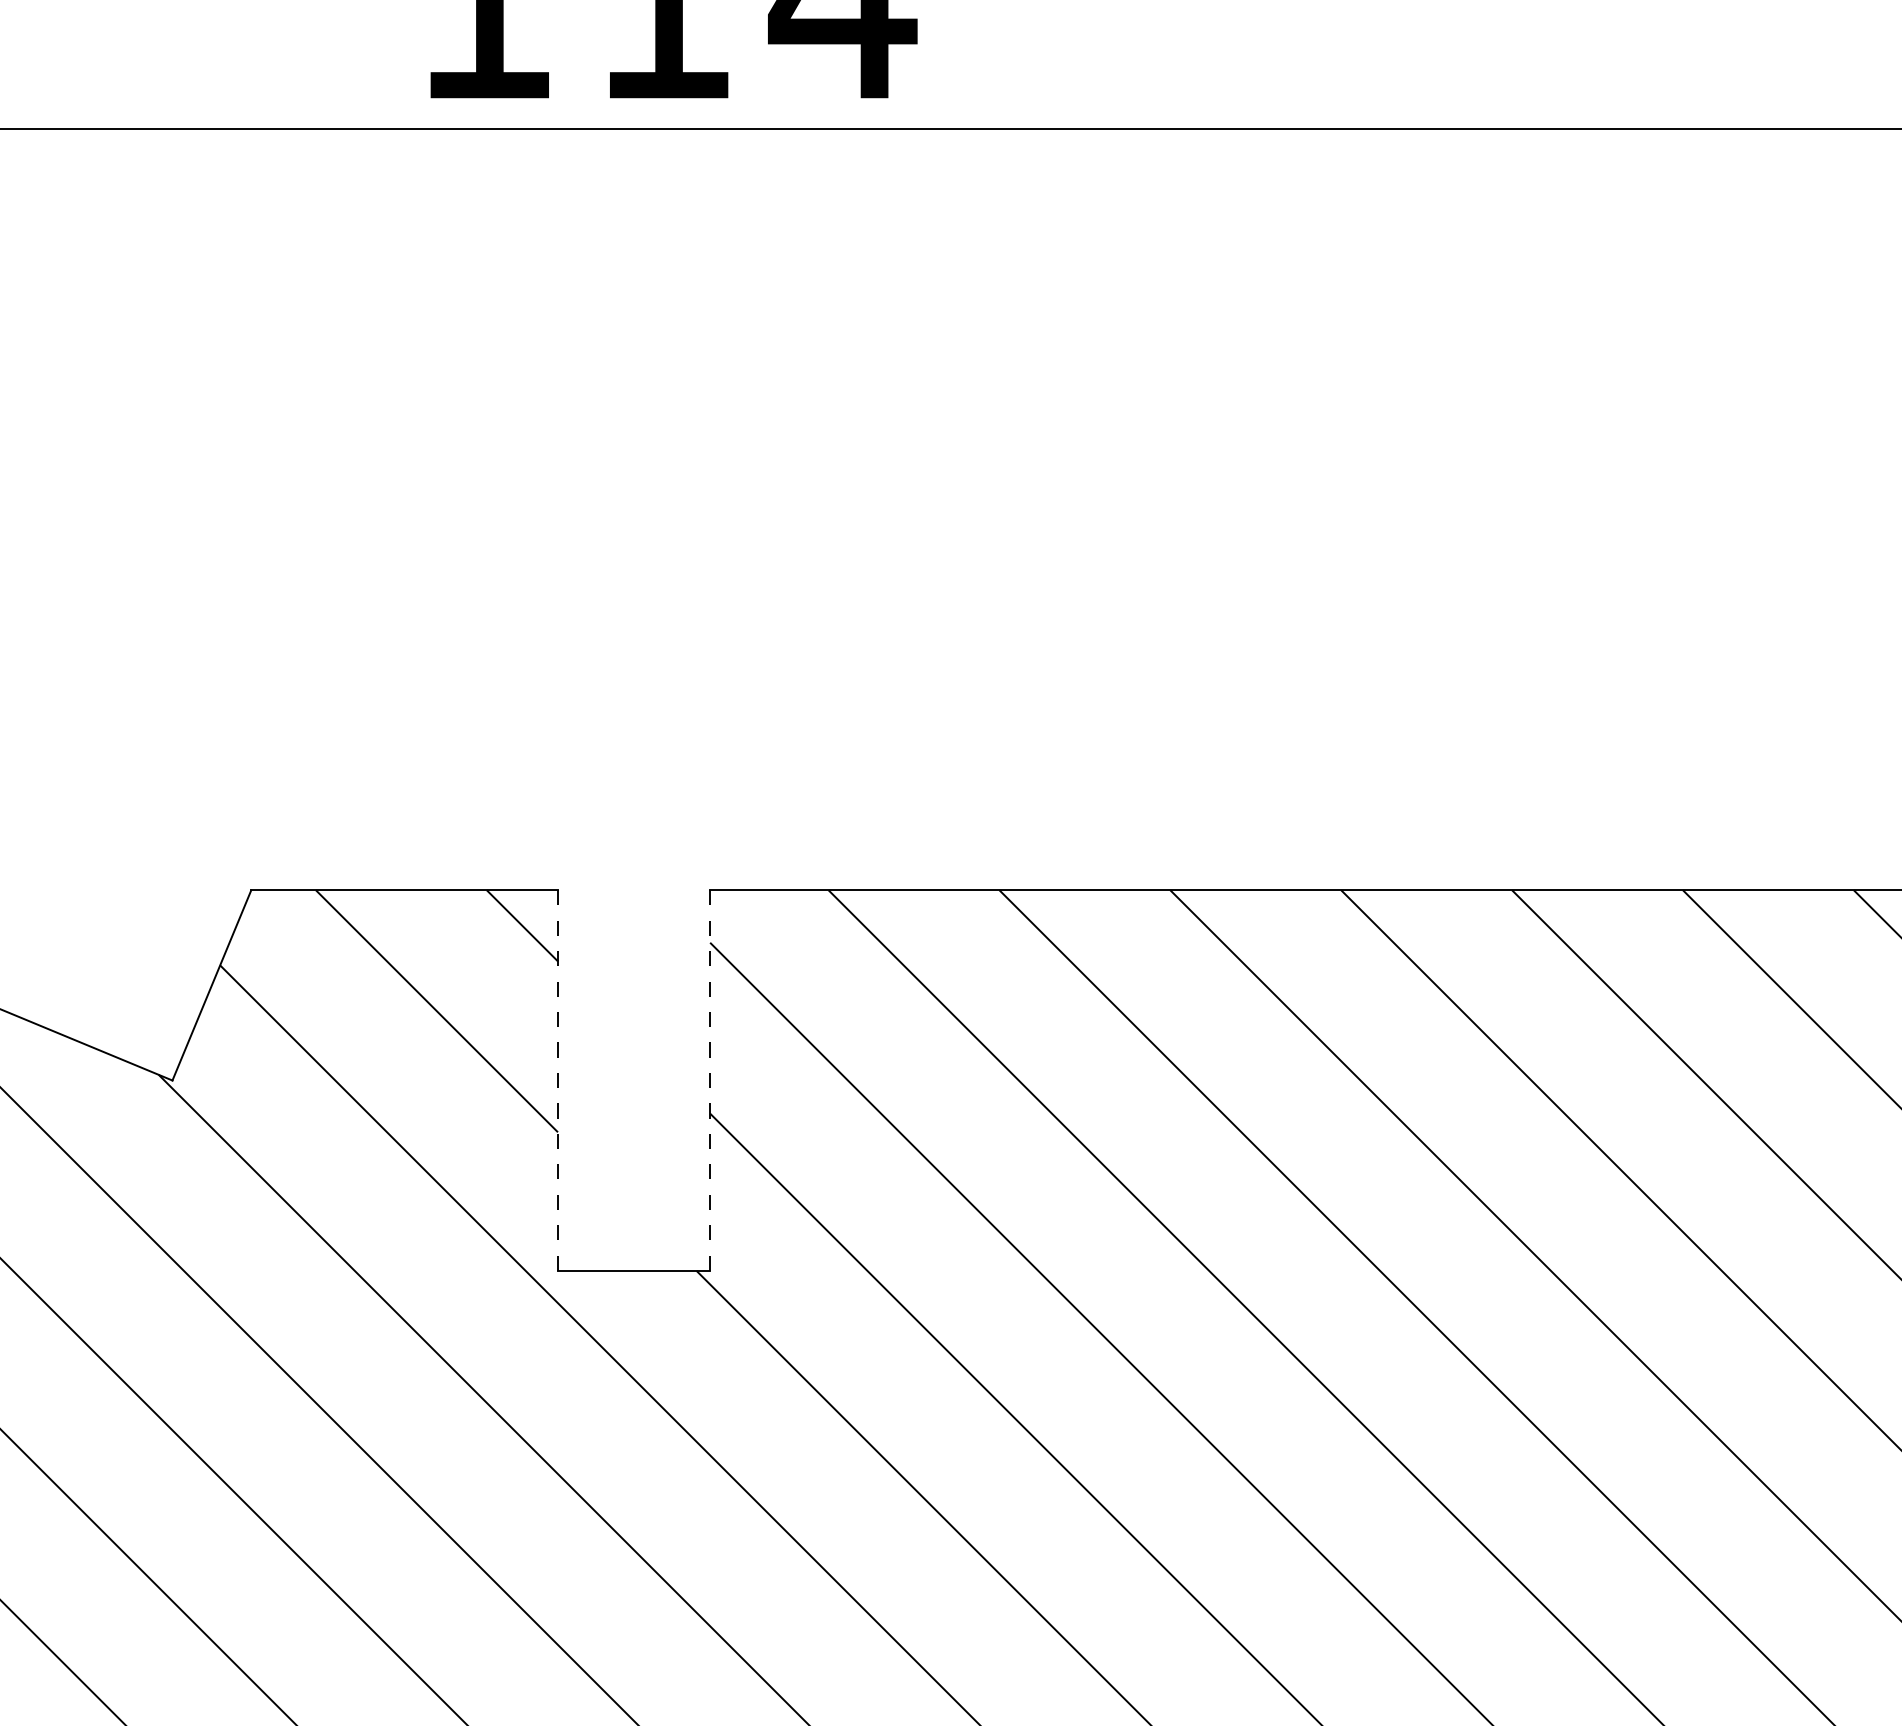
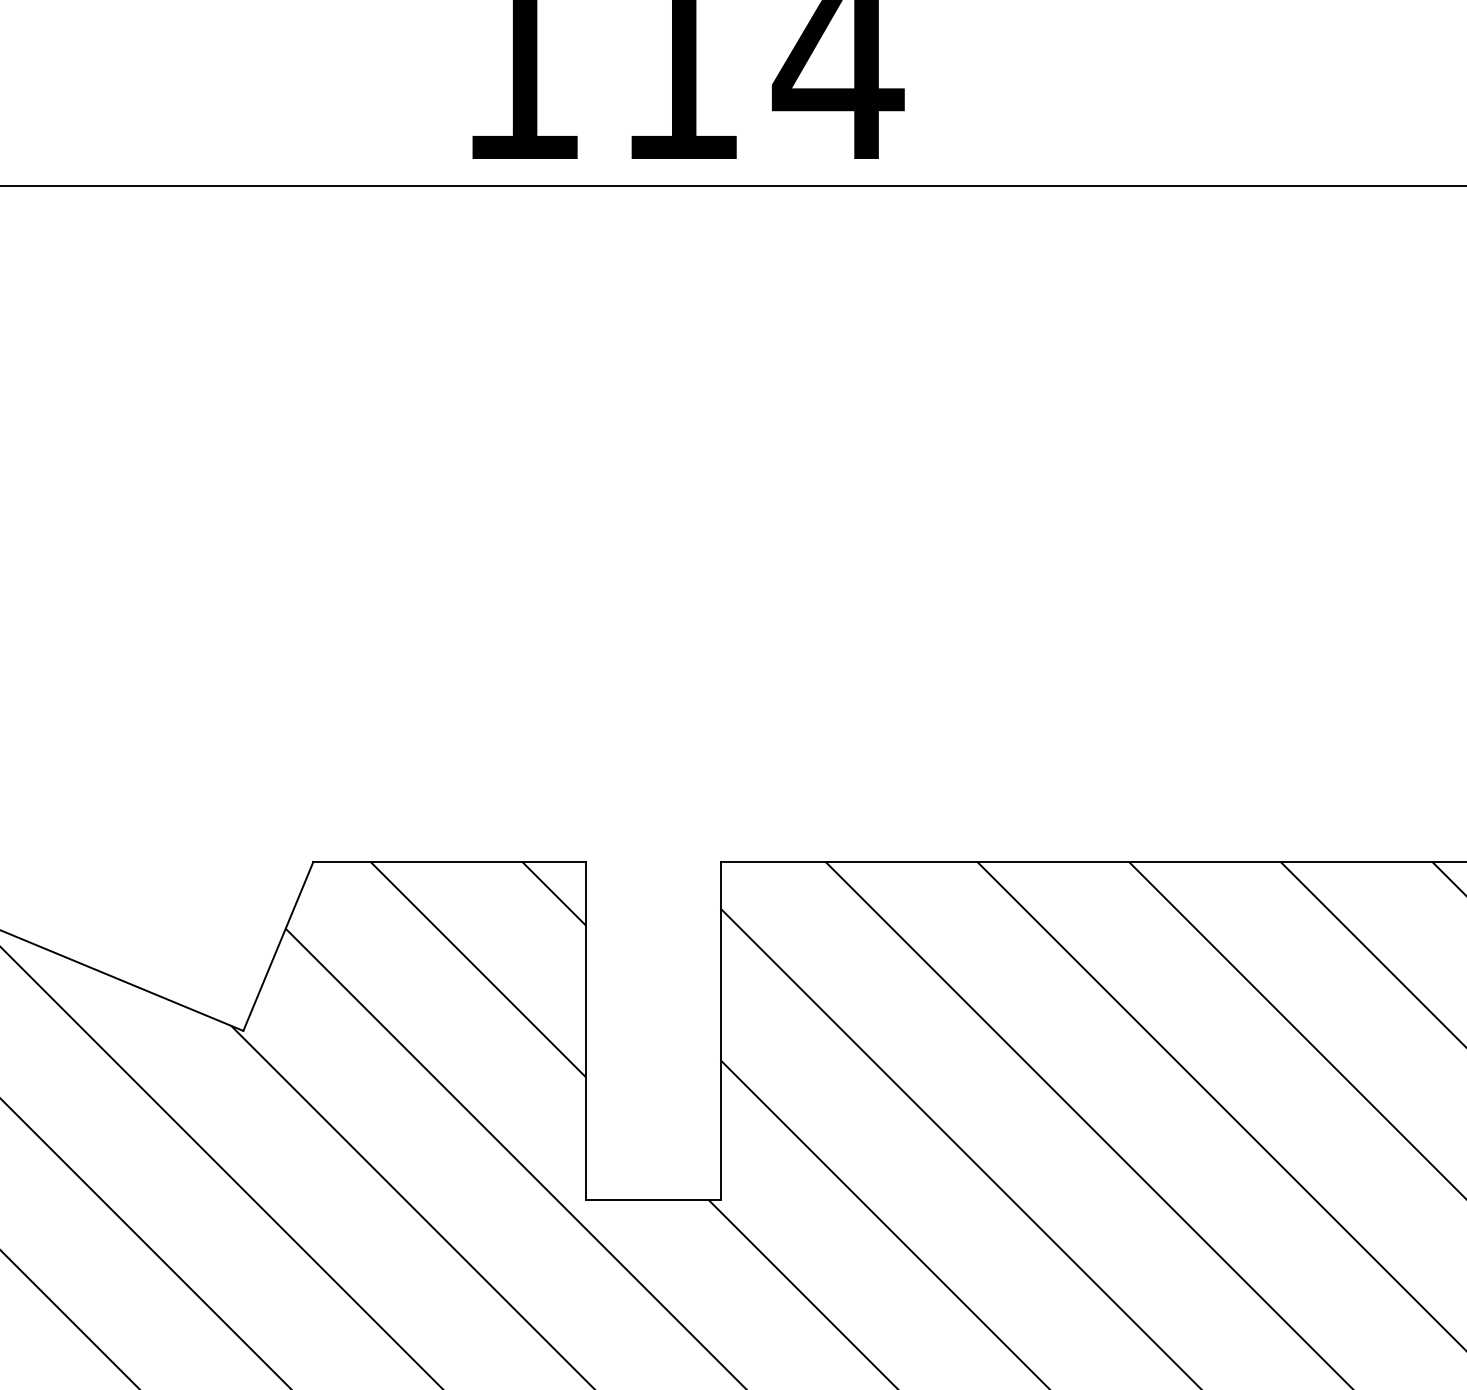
line: (557, 1081) -> (585, 1031), dashed -> solid
line: (710, 1081) -> (720, 1031), dashed -> solid

